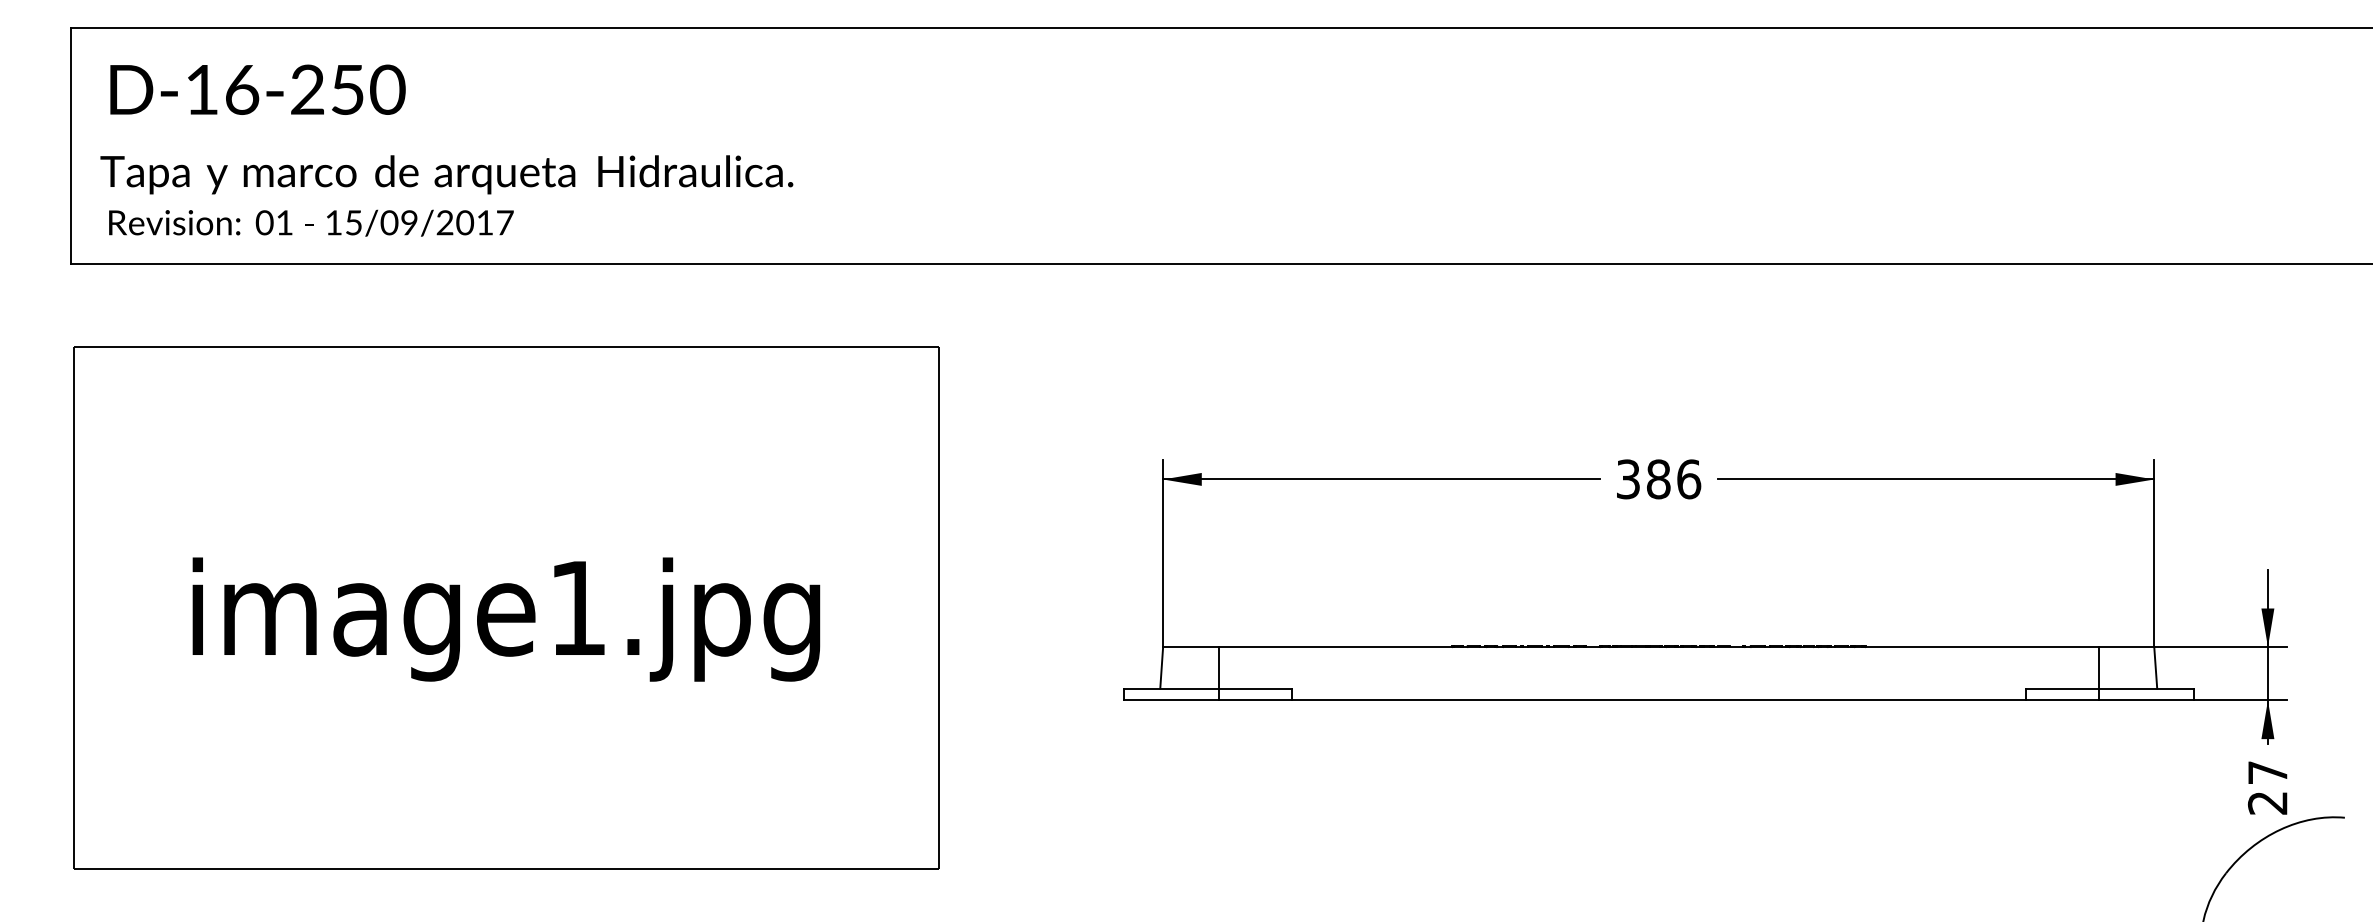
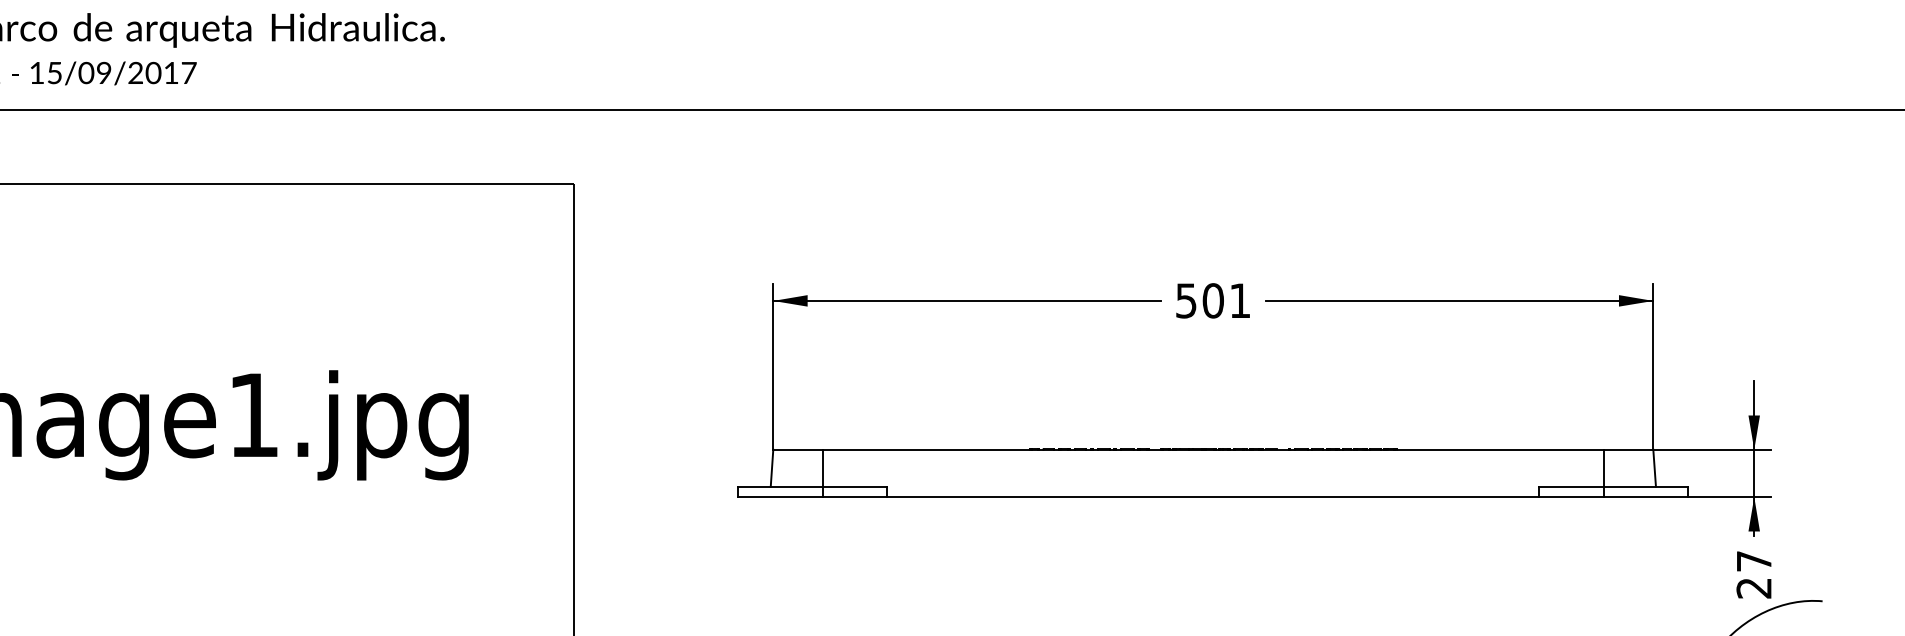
text: (1659, 479) -> (1214, 300), 386 -> 501

